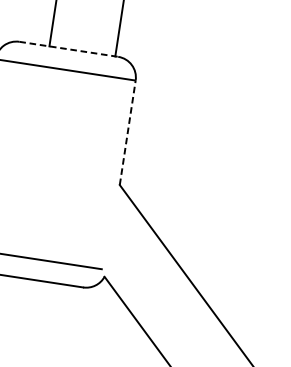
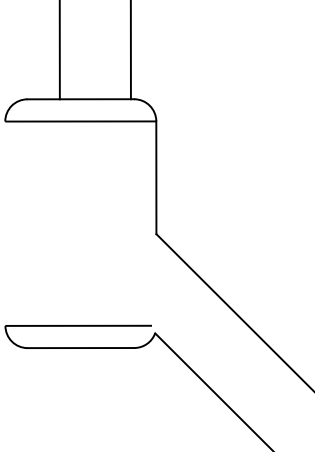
line: (69, 49) -> (81, 99), dashed -> solid
line: (127, 132) -> (156, 177), dashed -> solid

